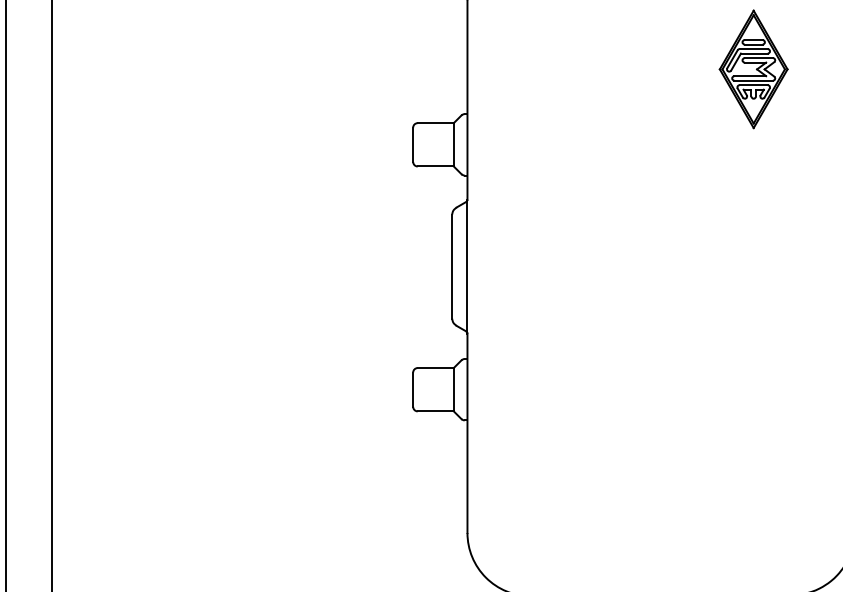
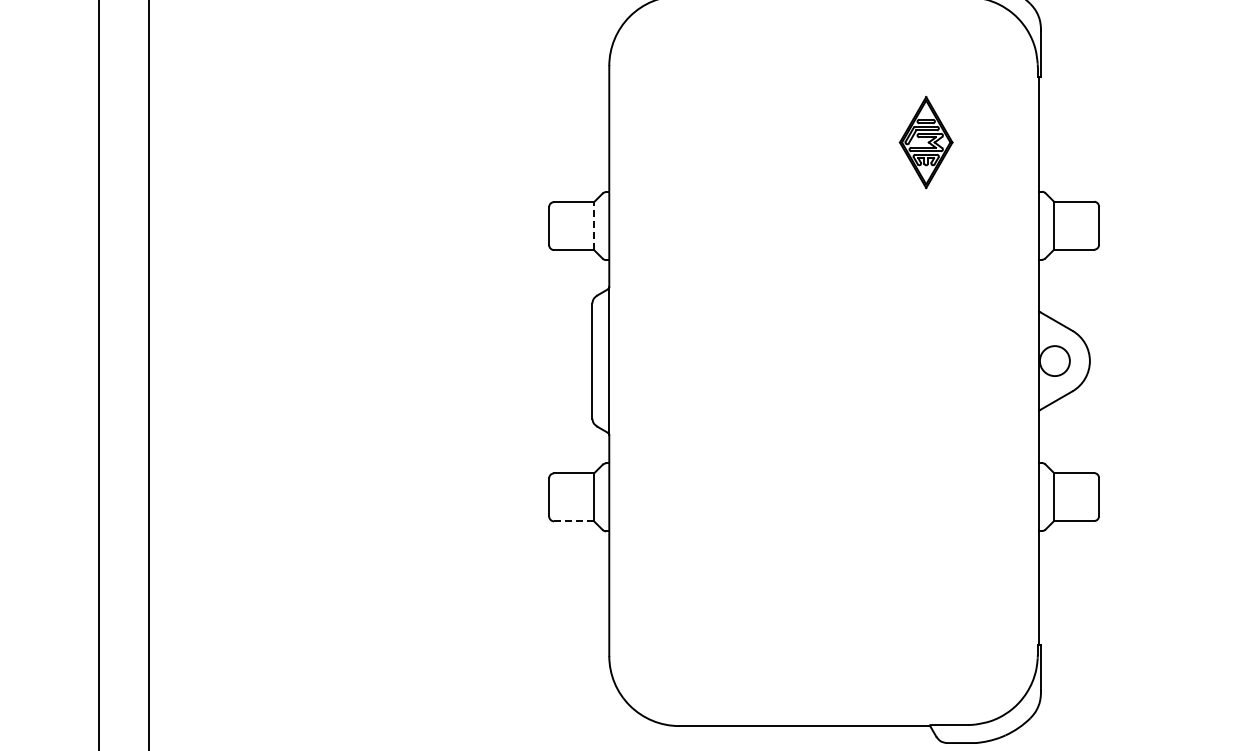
part: (752, 69) -> (925, 142), size x0.7
line: (454, 145) -> (594, 226), solid -> dashed
line: (436, 411) -> (574, 521), solid -> dashed

